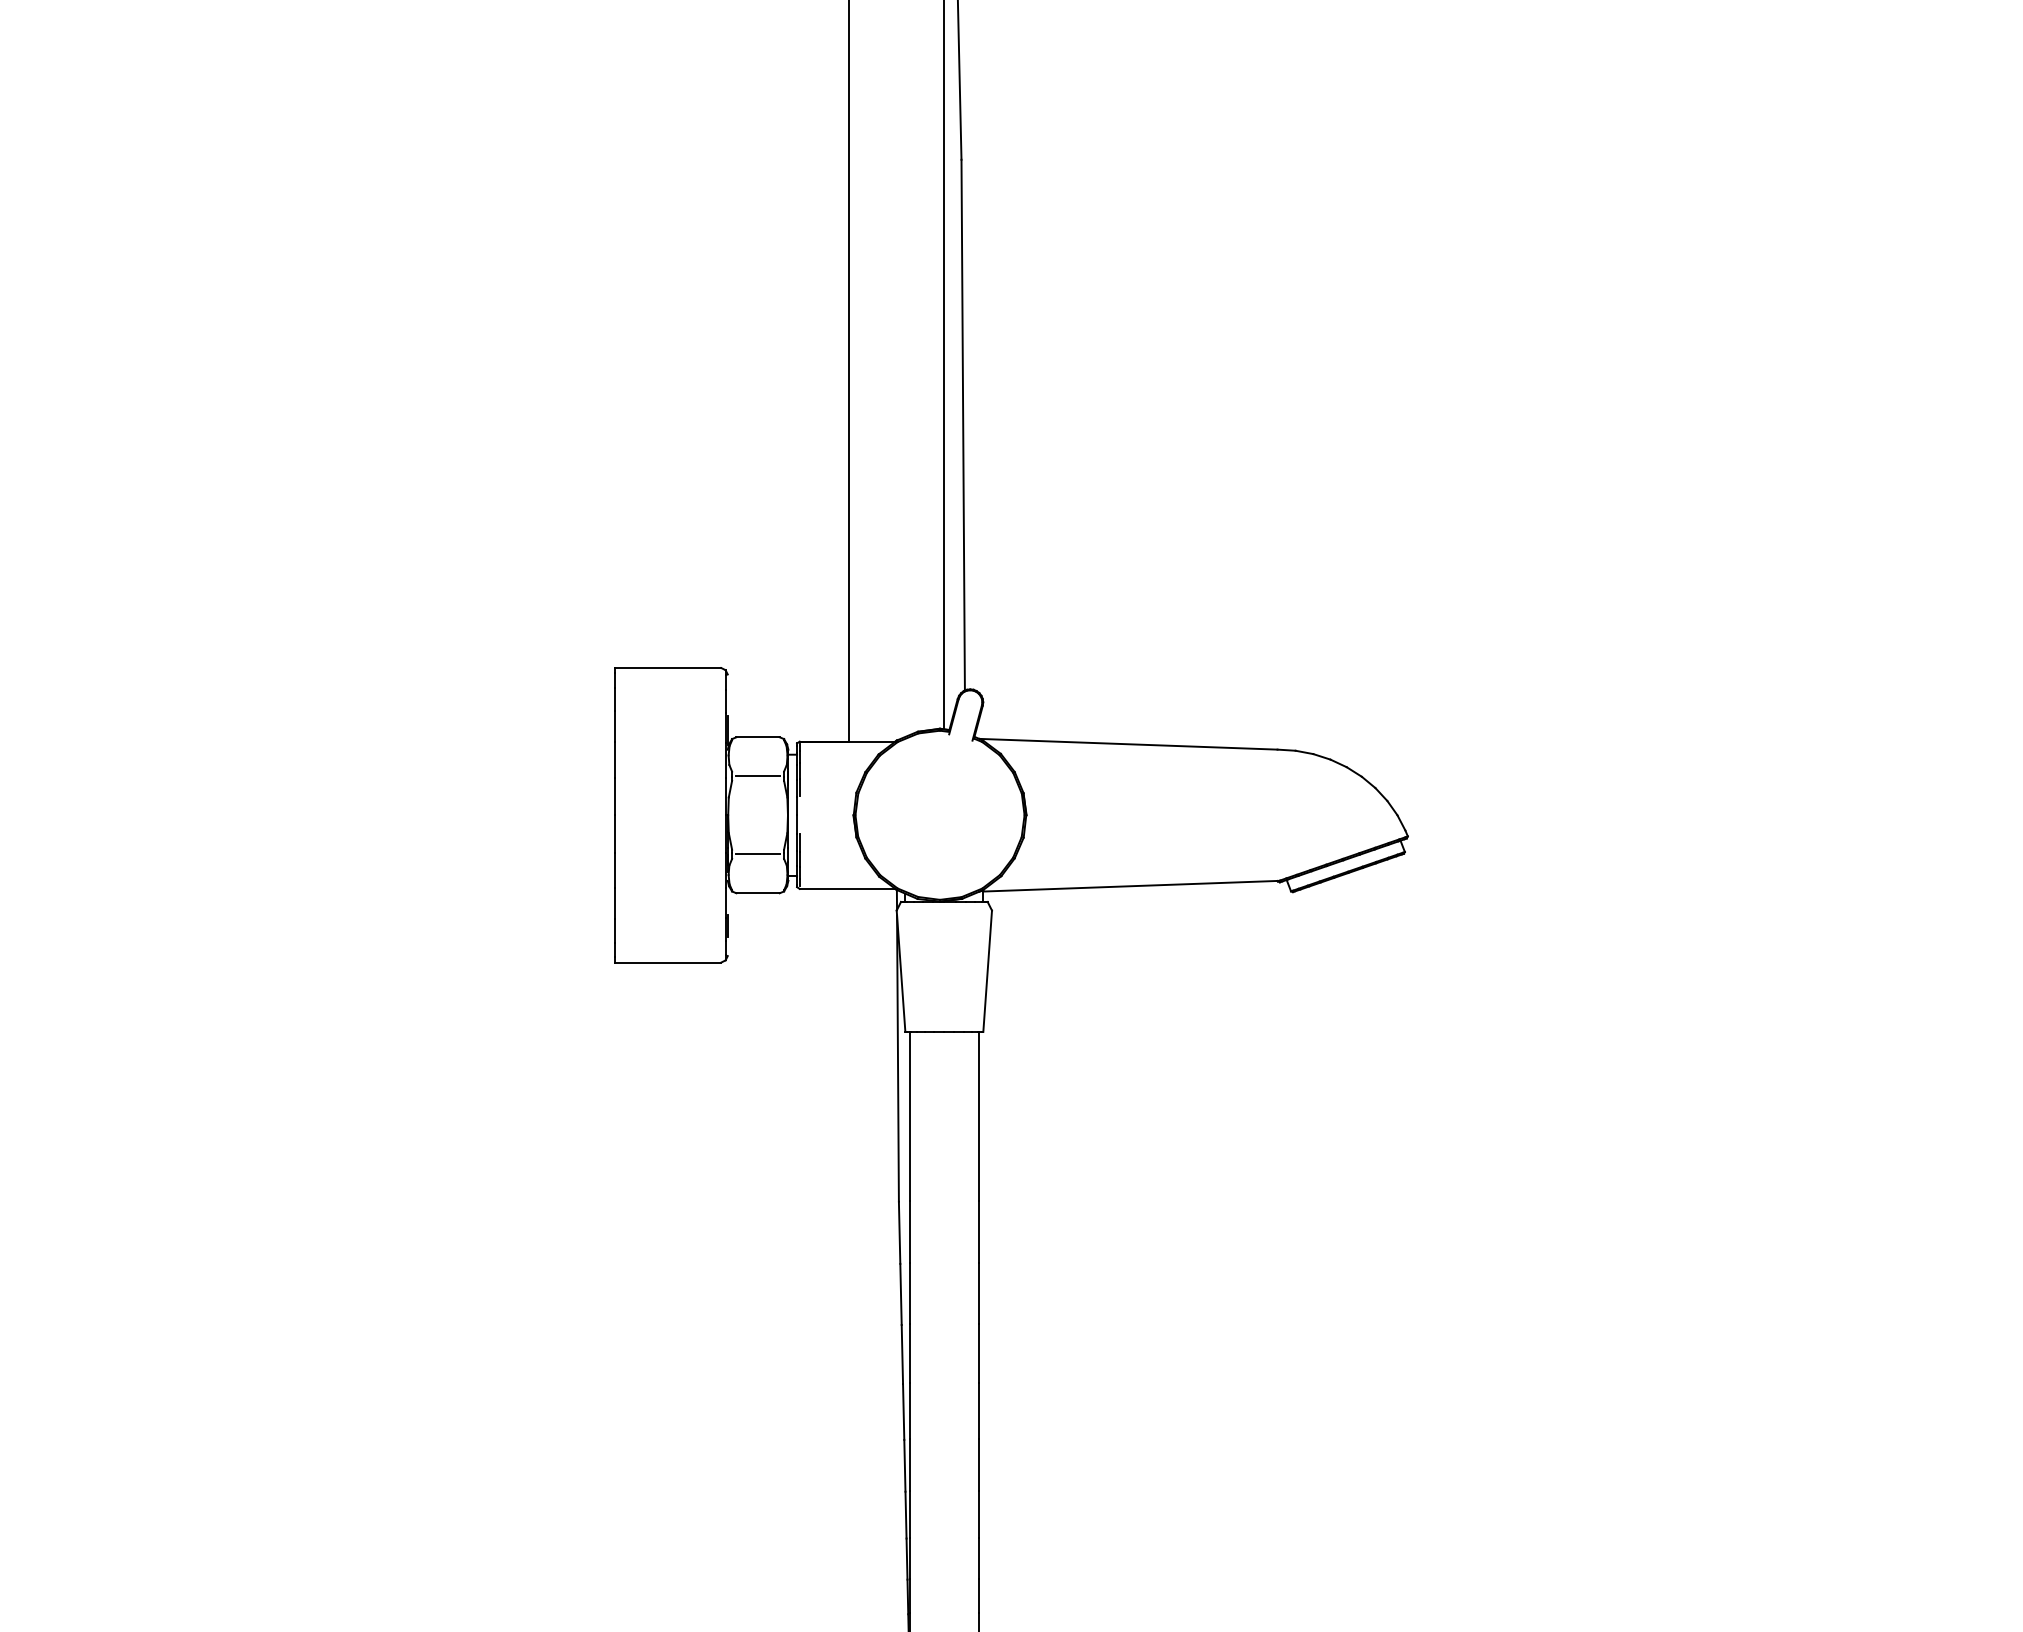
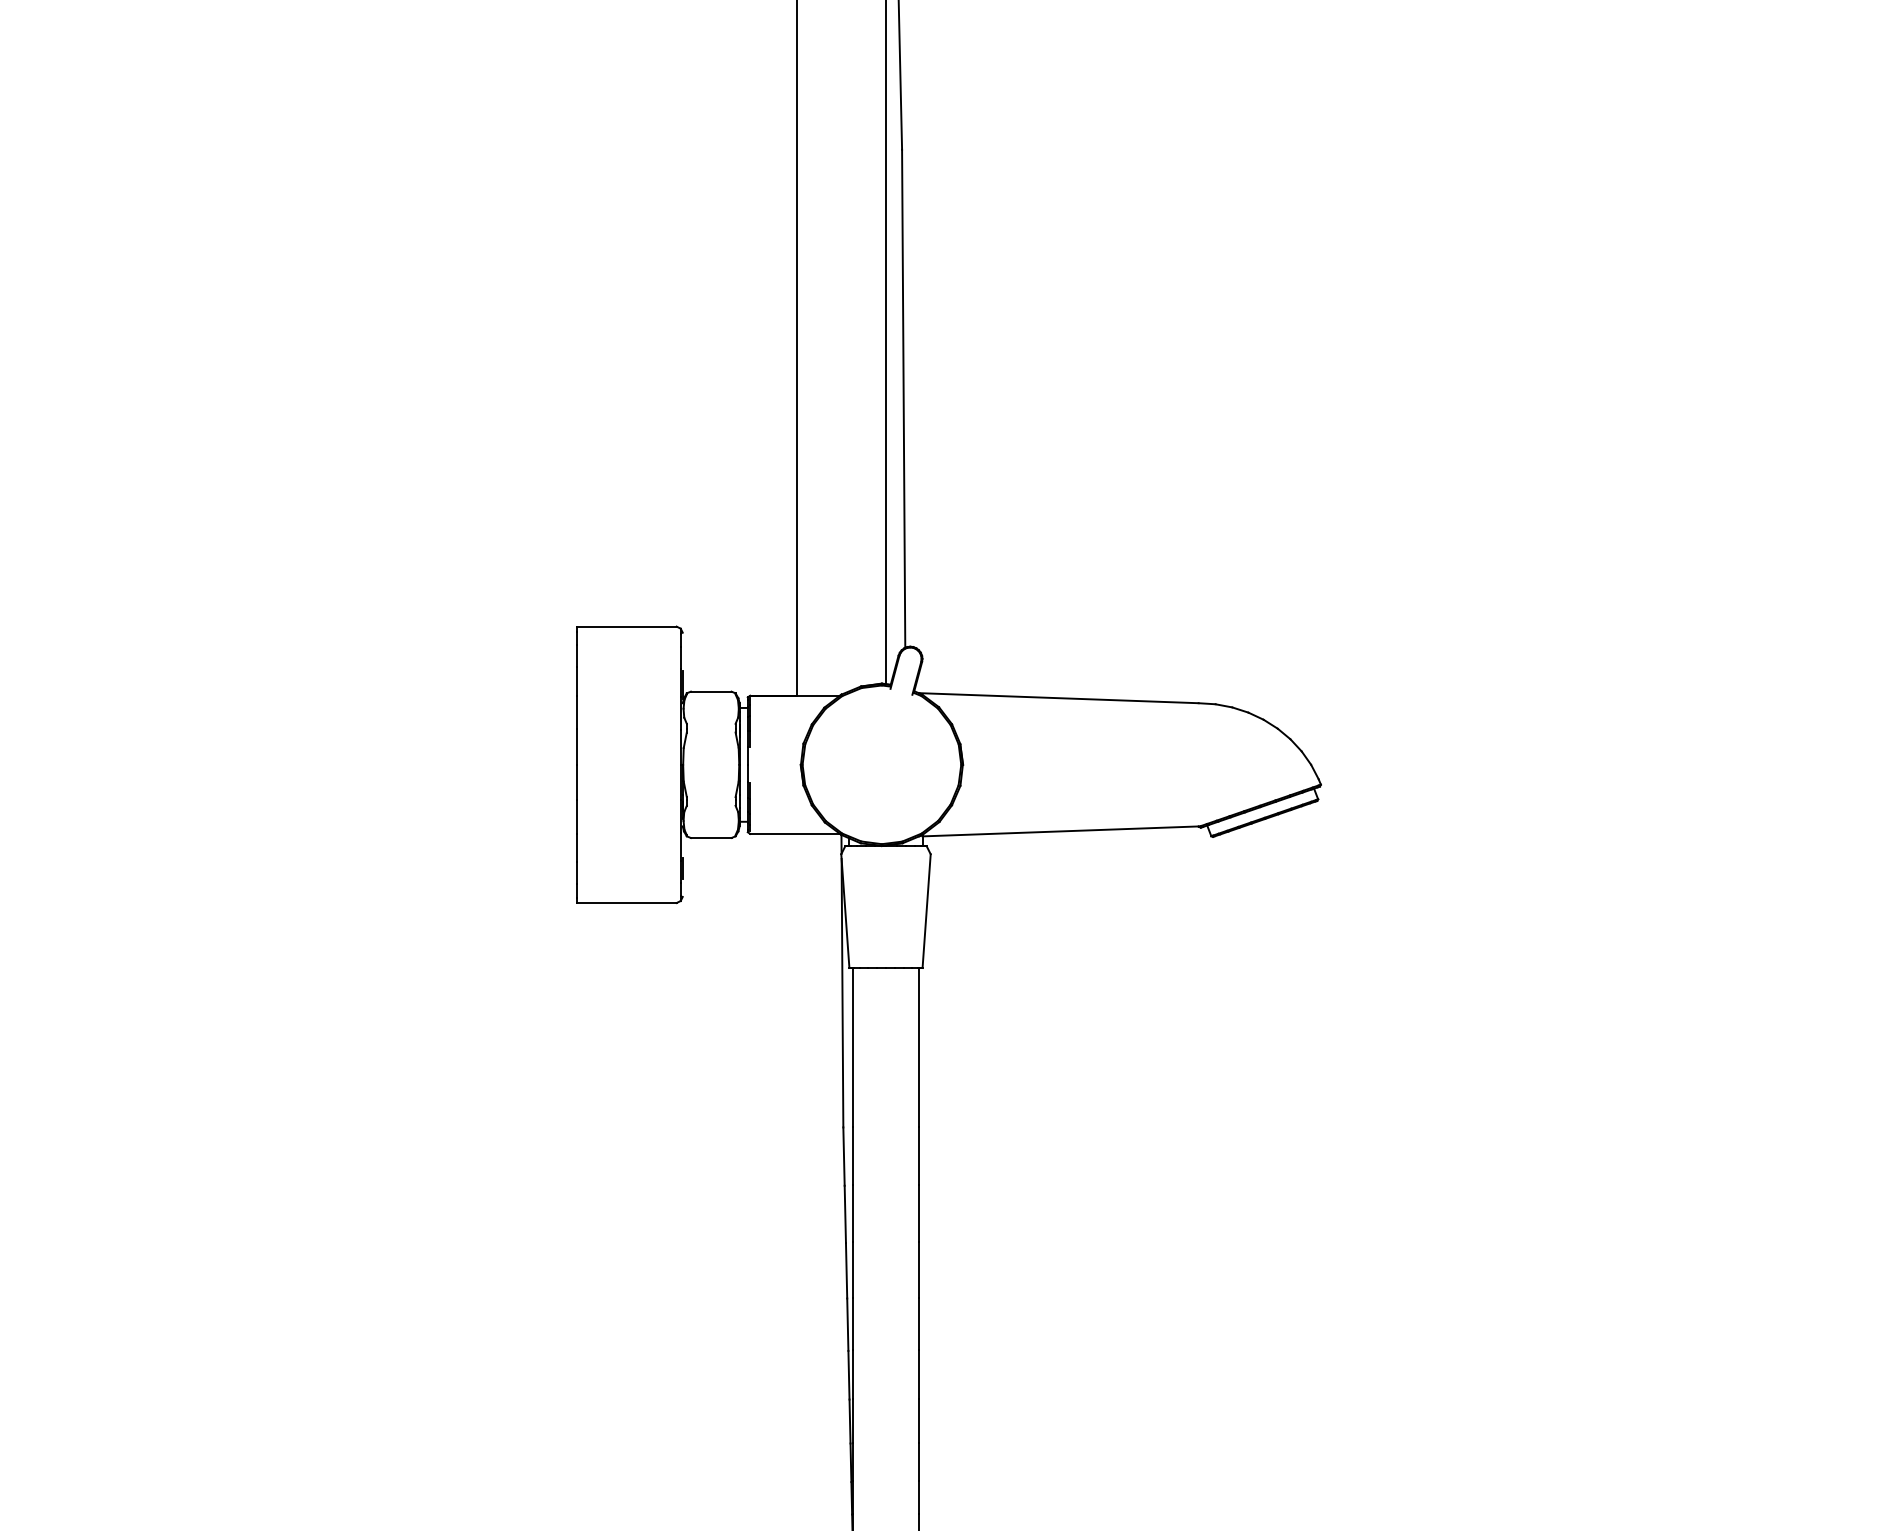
line: (757, 776) -> (710, 728), removed
line: (757, 854) -> (710, 801), removed

